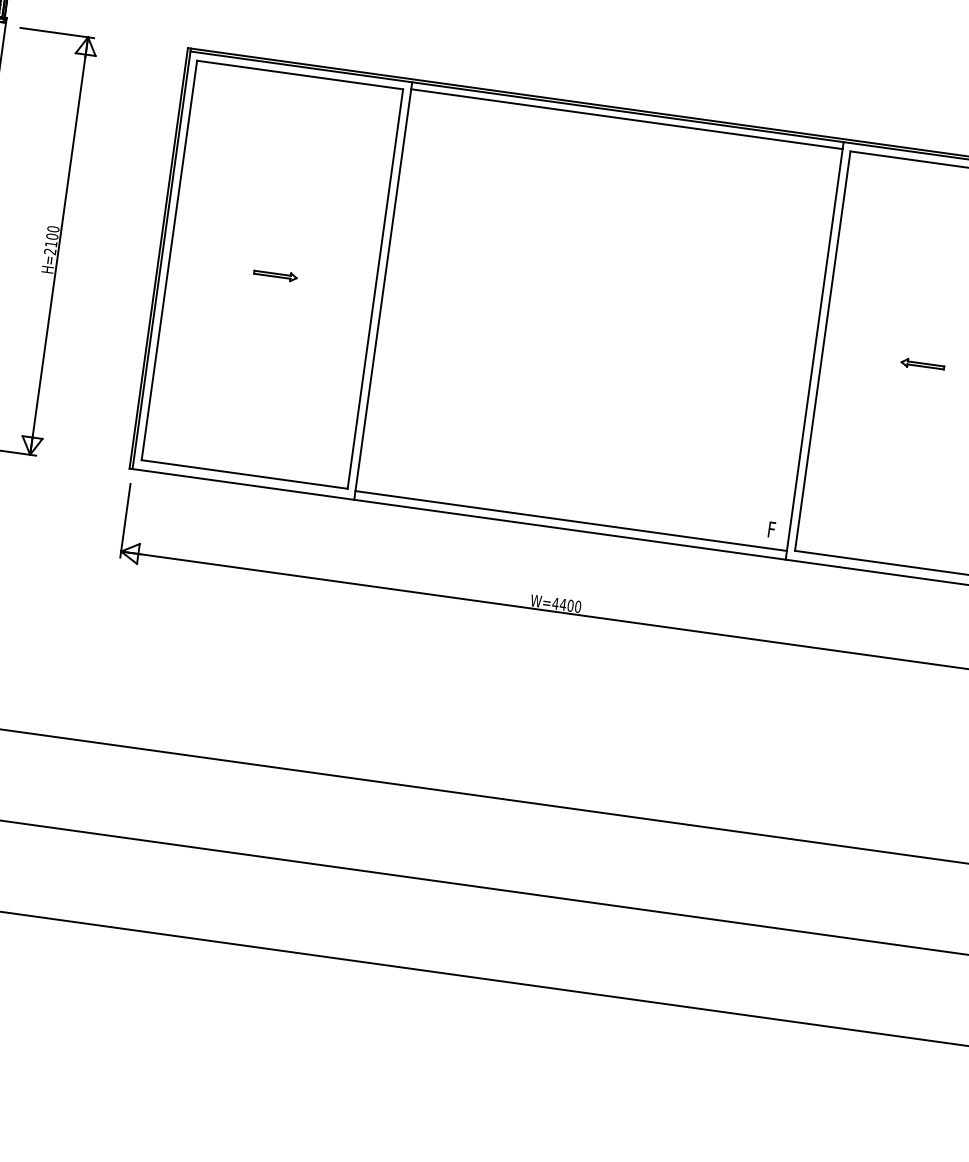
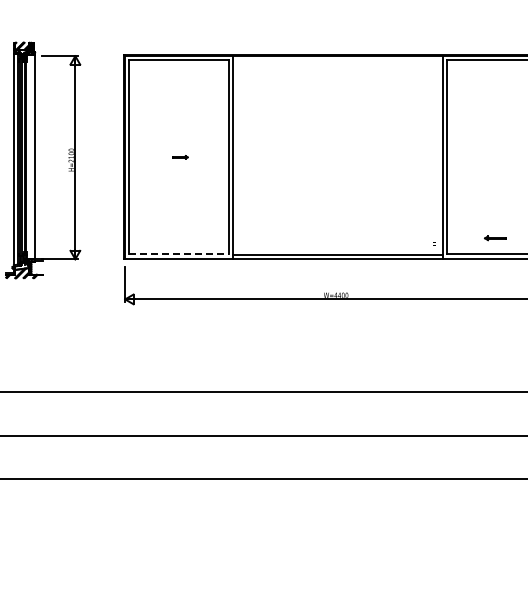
line: (626, 118) -> (337, 59), removed
part: (275, 275) -> (180, 157), size x0.7
part: (922, 365) -> (495, 238), moved
line: (245, 474) -> (179, 254), solid -> dashed

